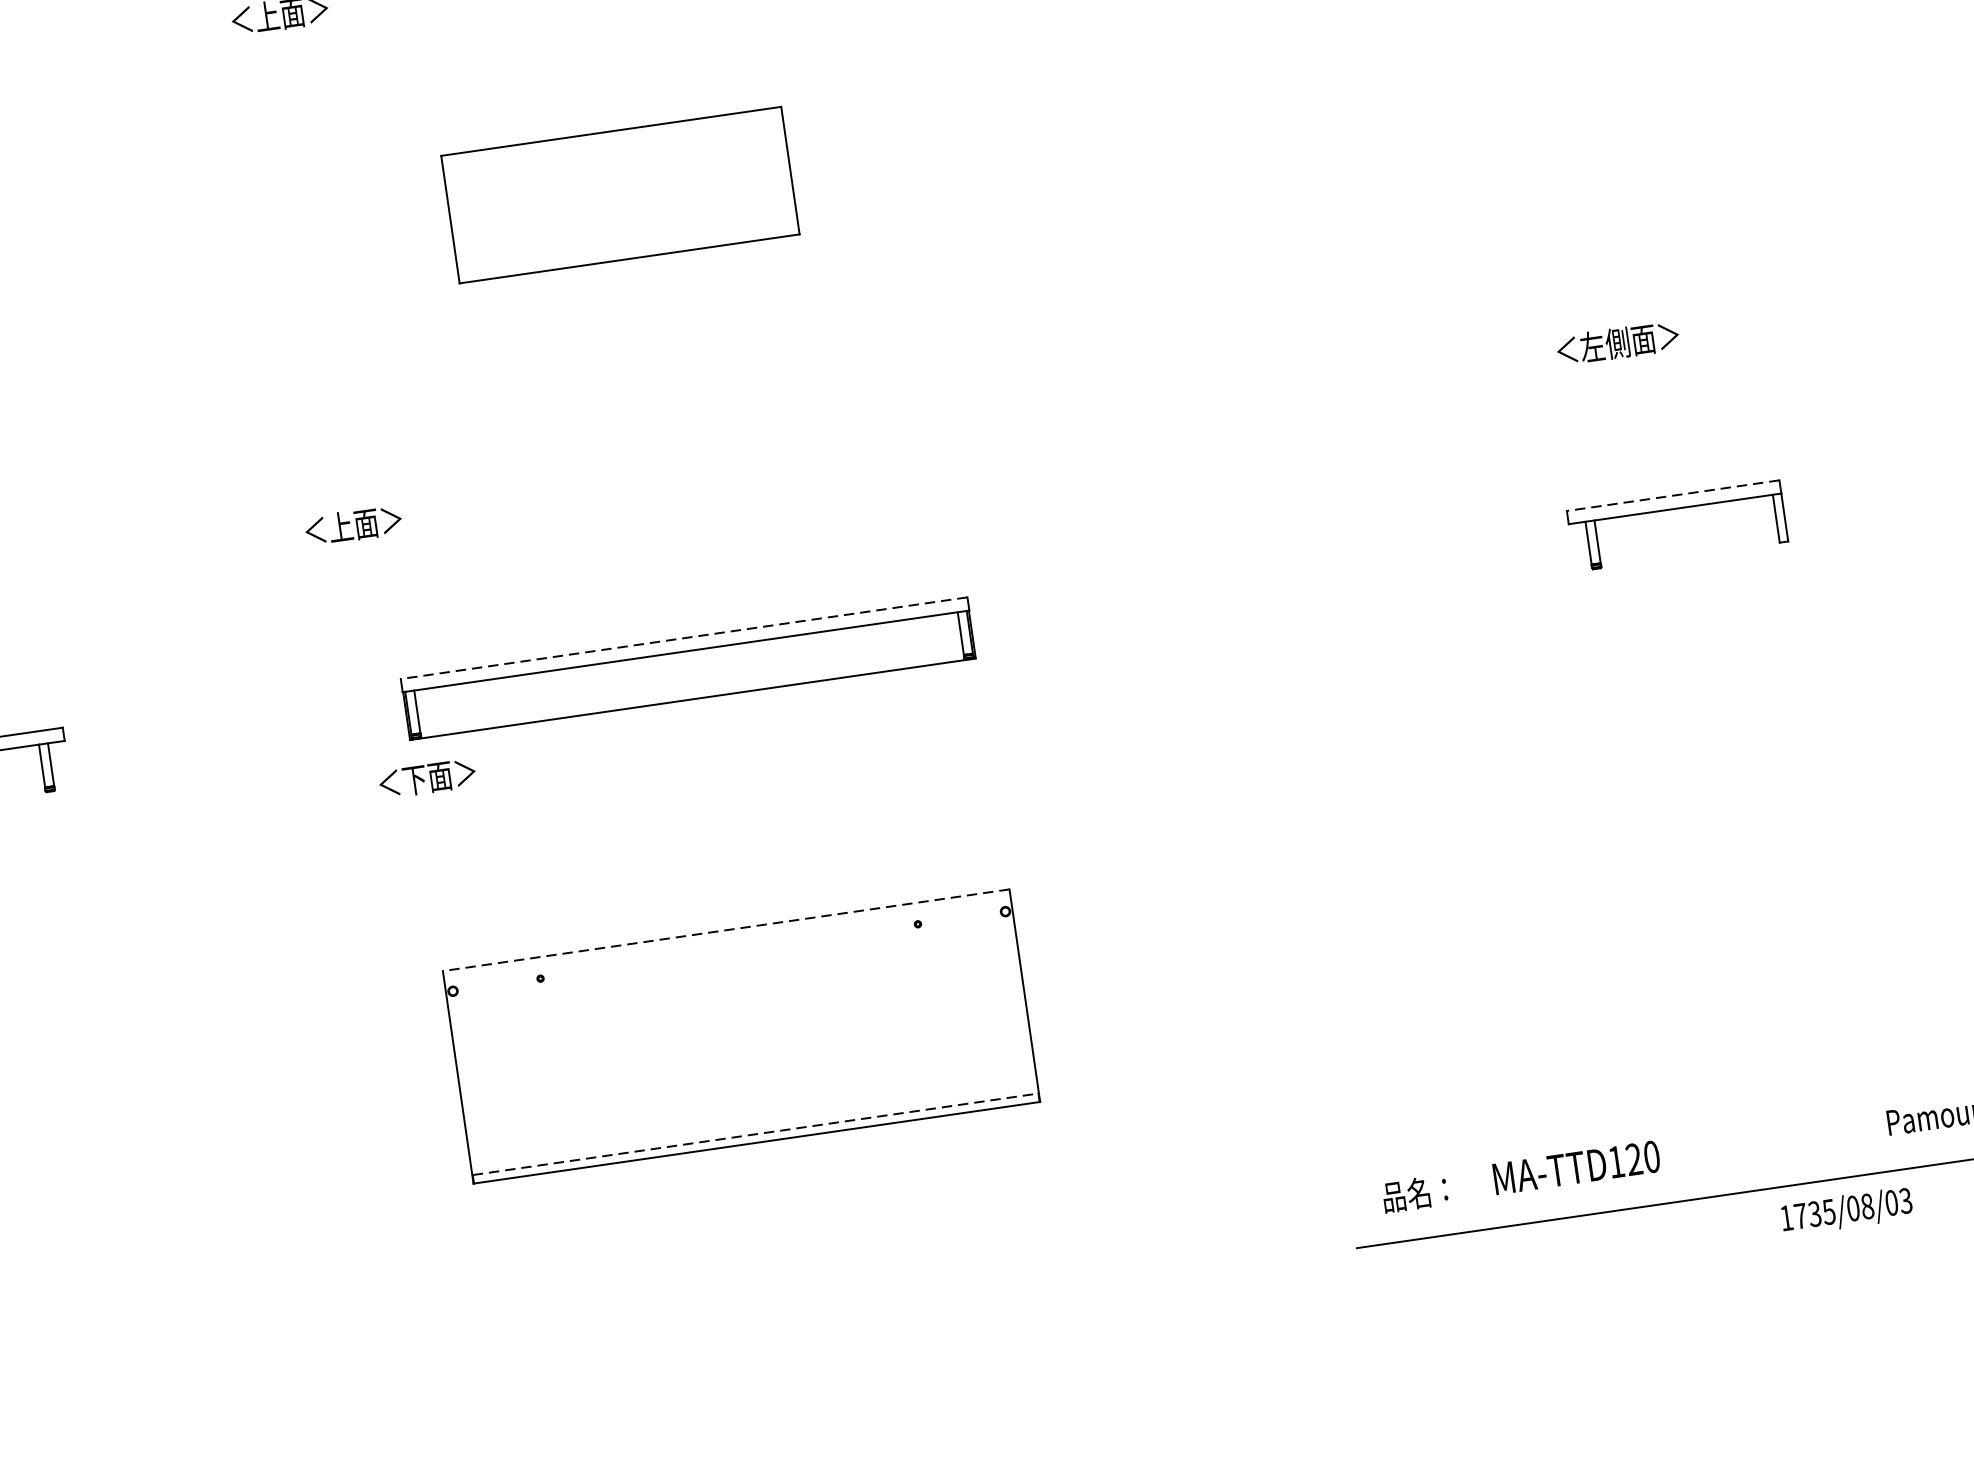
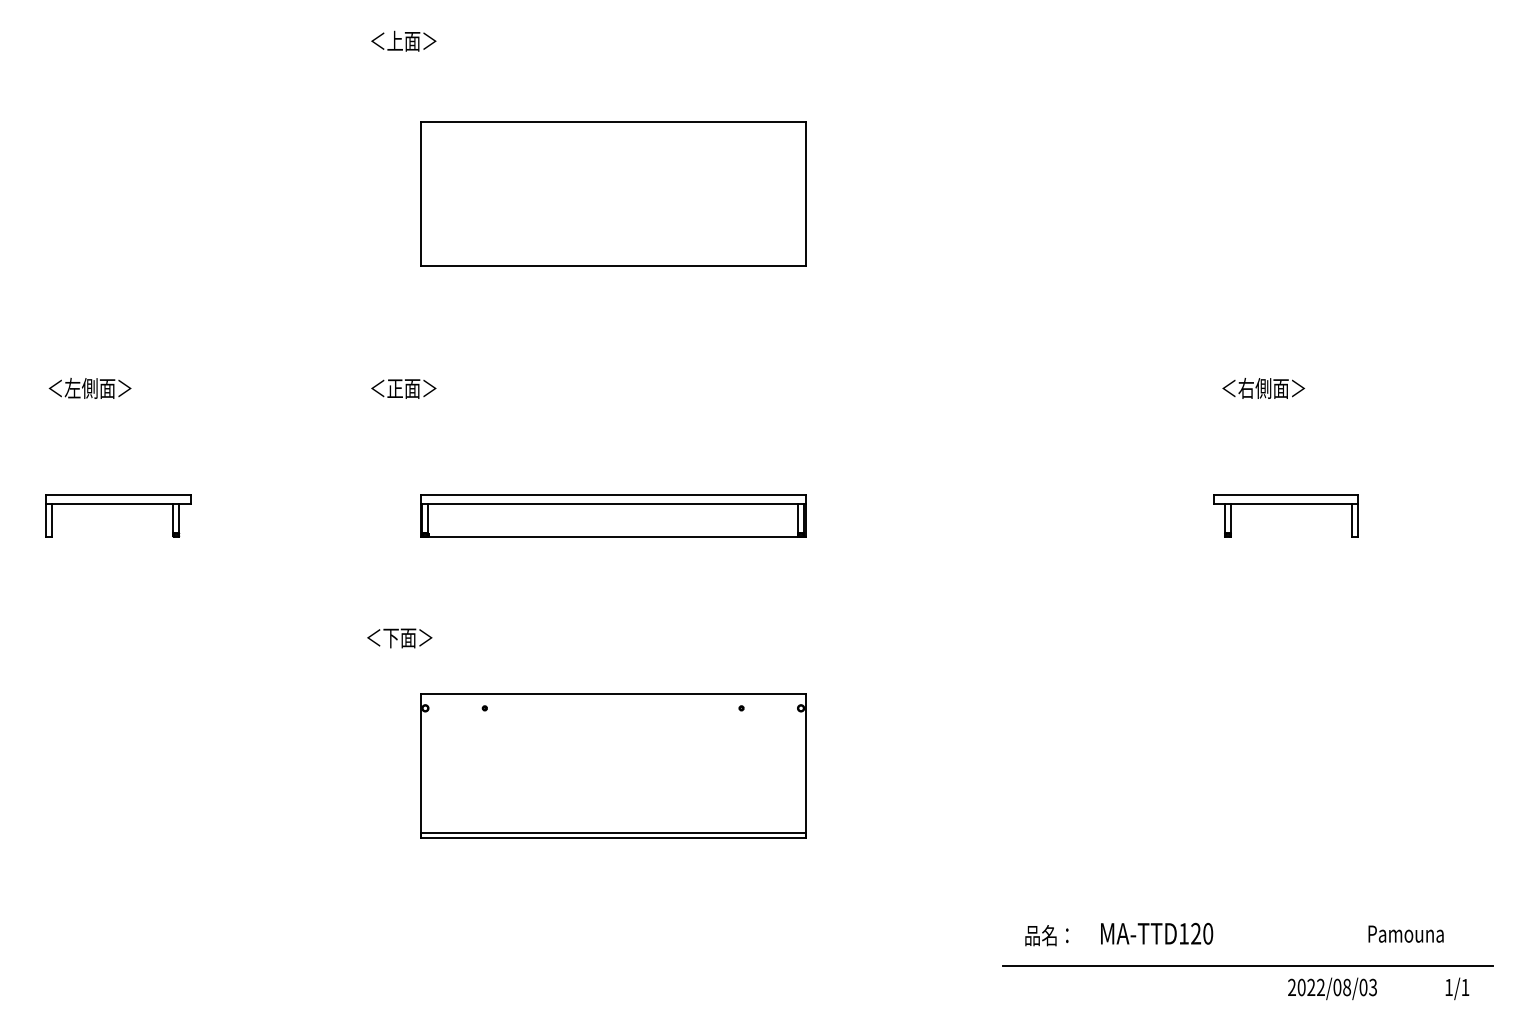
part: (620, 194) -> (613, 193), size x1.67
text: (1592, 345) -> (1246, 387), ＜左側面＞ -> ＜右側面＞
line: (1672, 496) -> (1285, 495), dashed -> solid
text: (341, 525) -> (395, 387), ＜上面＞ -> ＜正面＞
line: (684, 638) -> (613, 495), dashed -> solid
text: (427, 779) -> (399, 638), moved
line: (726, 929) -> (613, 693), dashed -> solid
line: (755, 1133) -> (613, 832), dashed -> solid
text: (1807, 1215) -> (1306, 987), 1735/08/03 -> 2022/08/03

